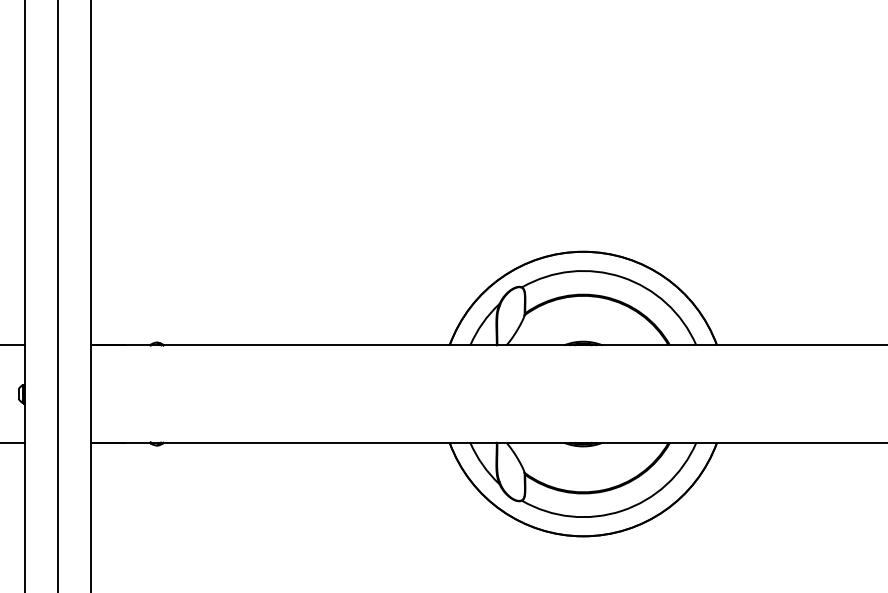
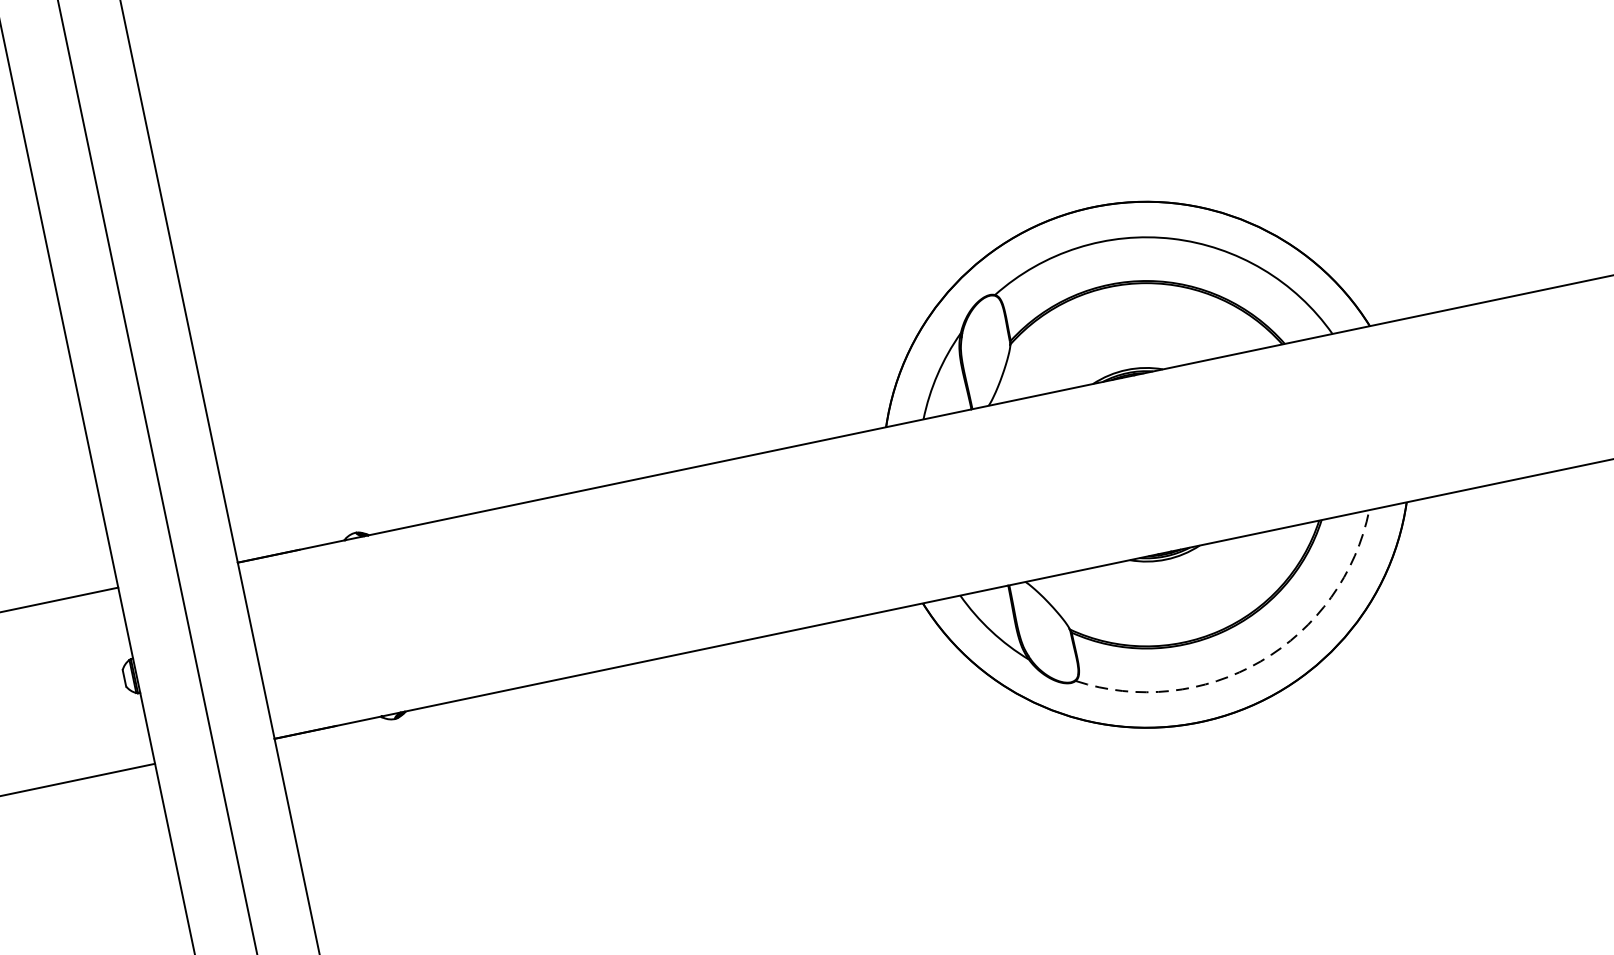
arc: (622, 510) -> (1261, 660), solid -> dashed

